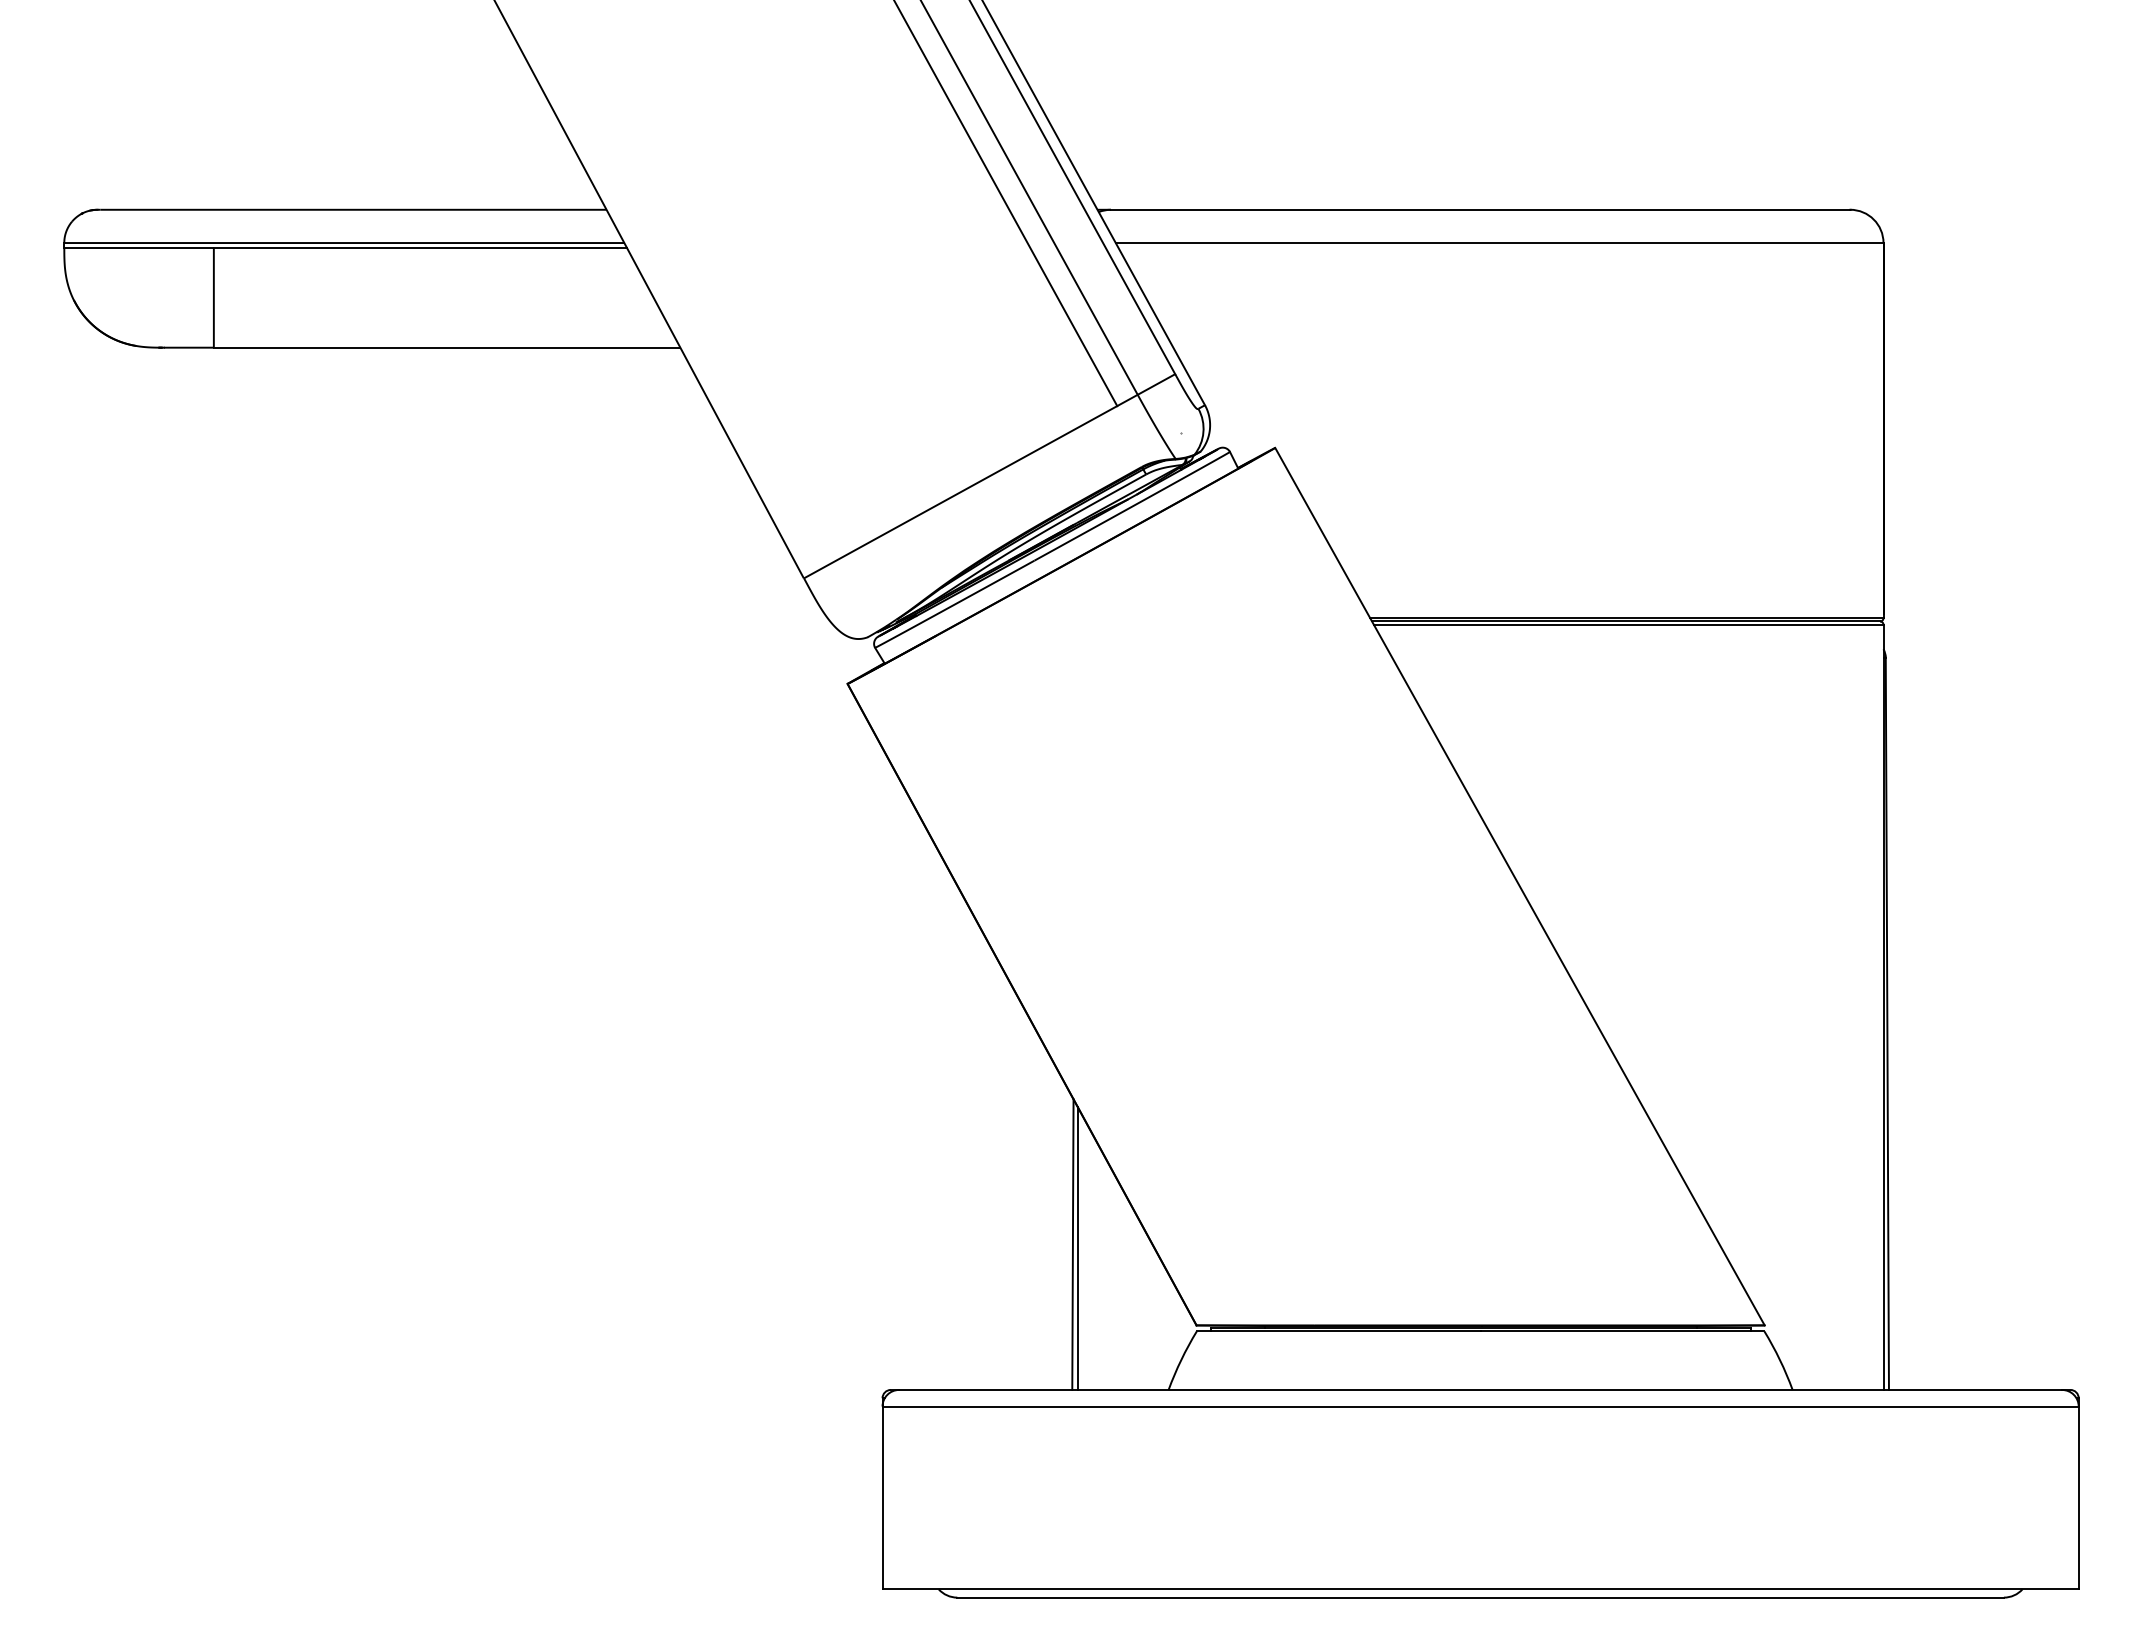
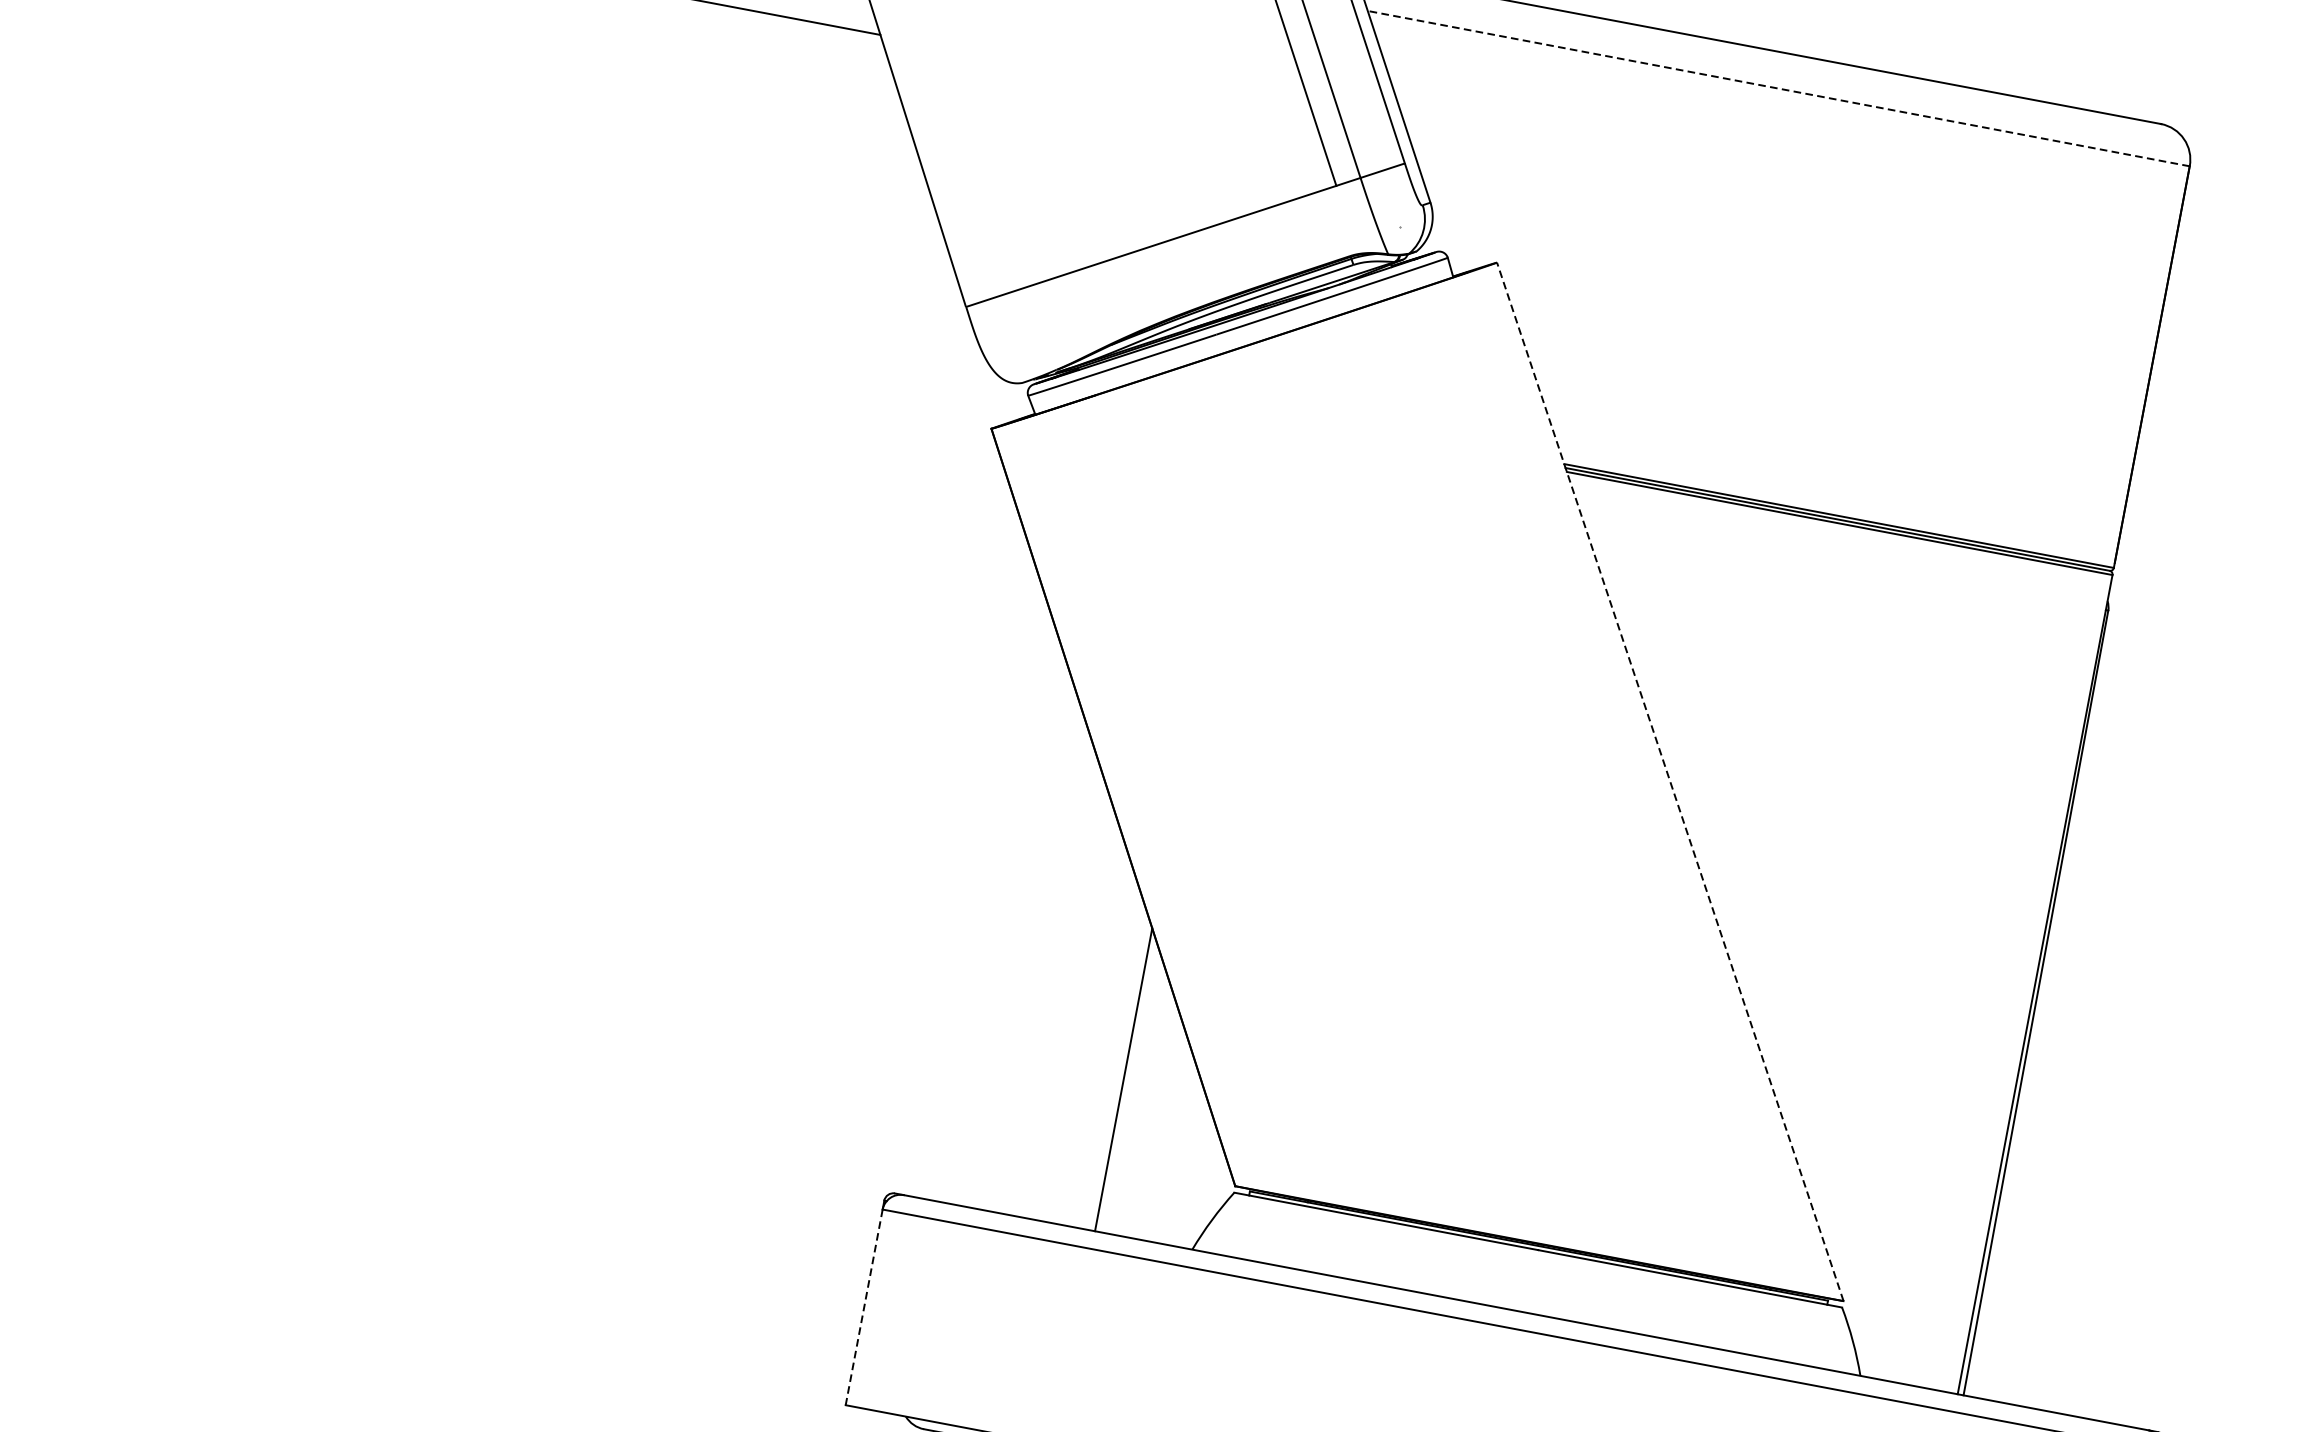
line: (1499, 243) -> (1778, 89), solid -> dashed
line: (1519, 886) -> (1669, 781), solid -> dashed
line: (1072, 1244) -> (1118, 1074), removed
line: (882, 1498) -> (864, 1307), solid -> dashed

